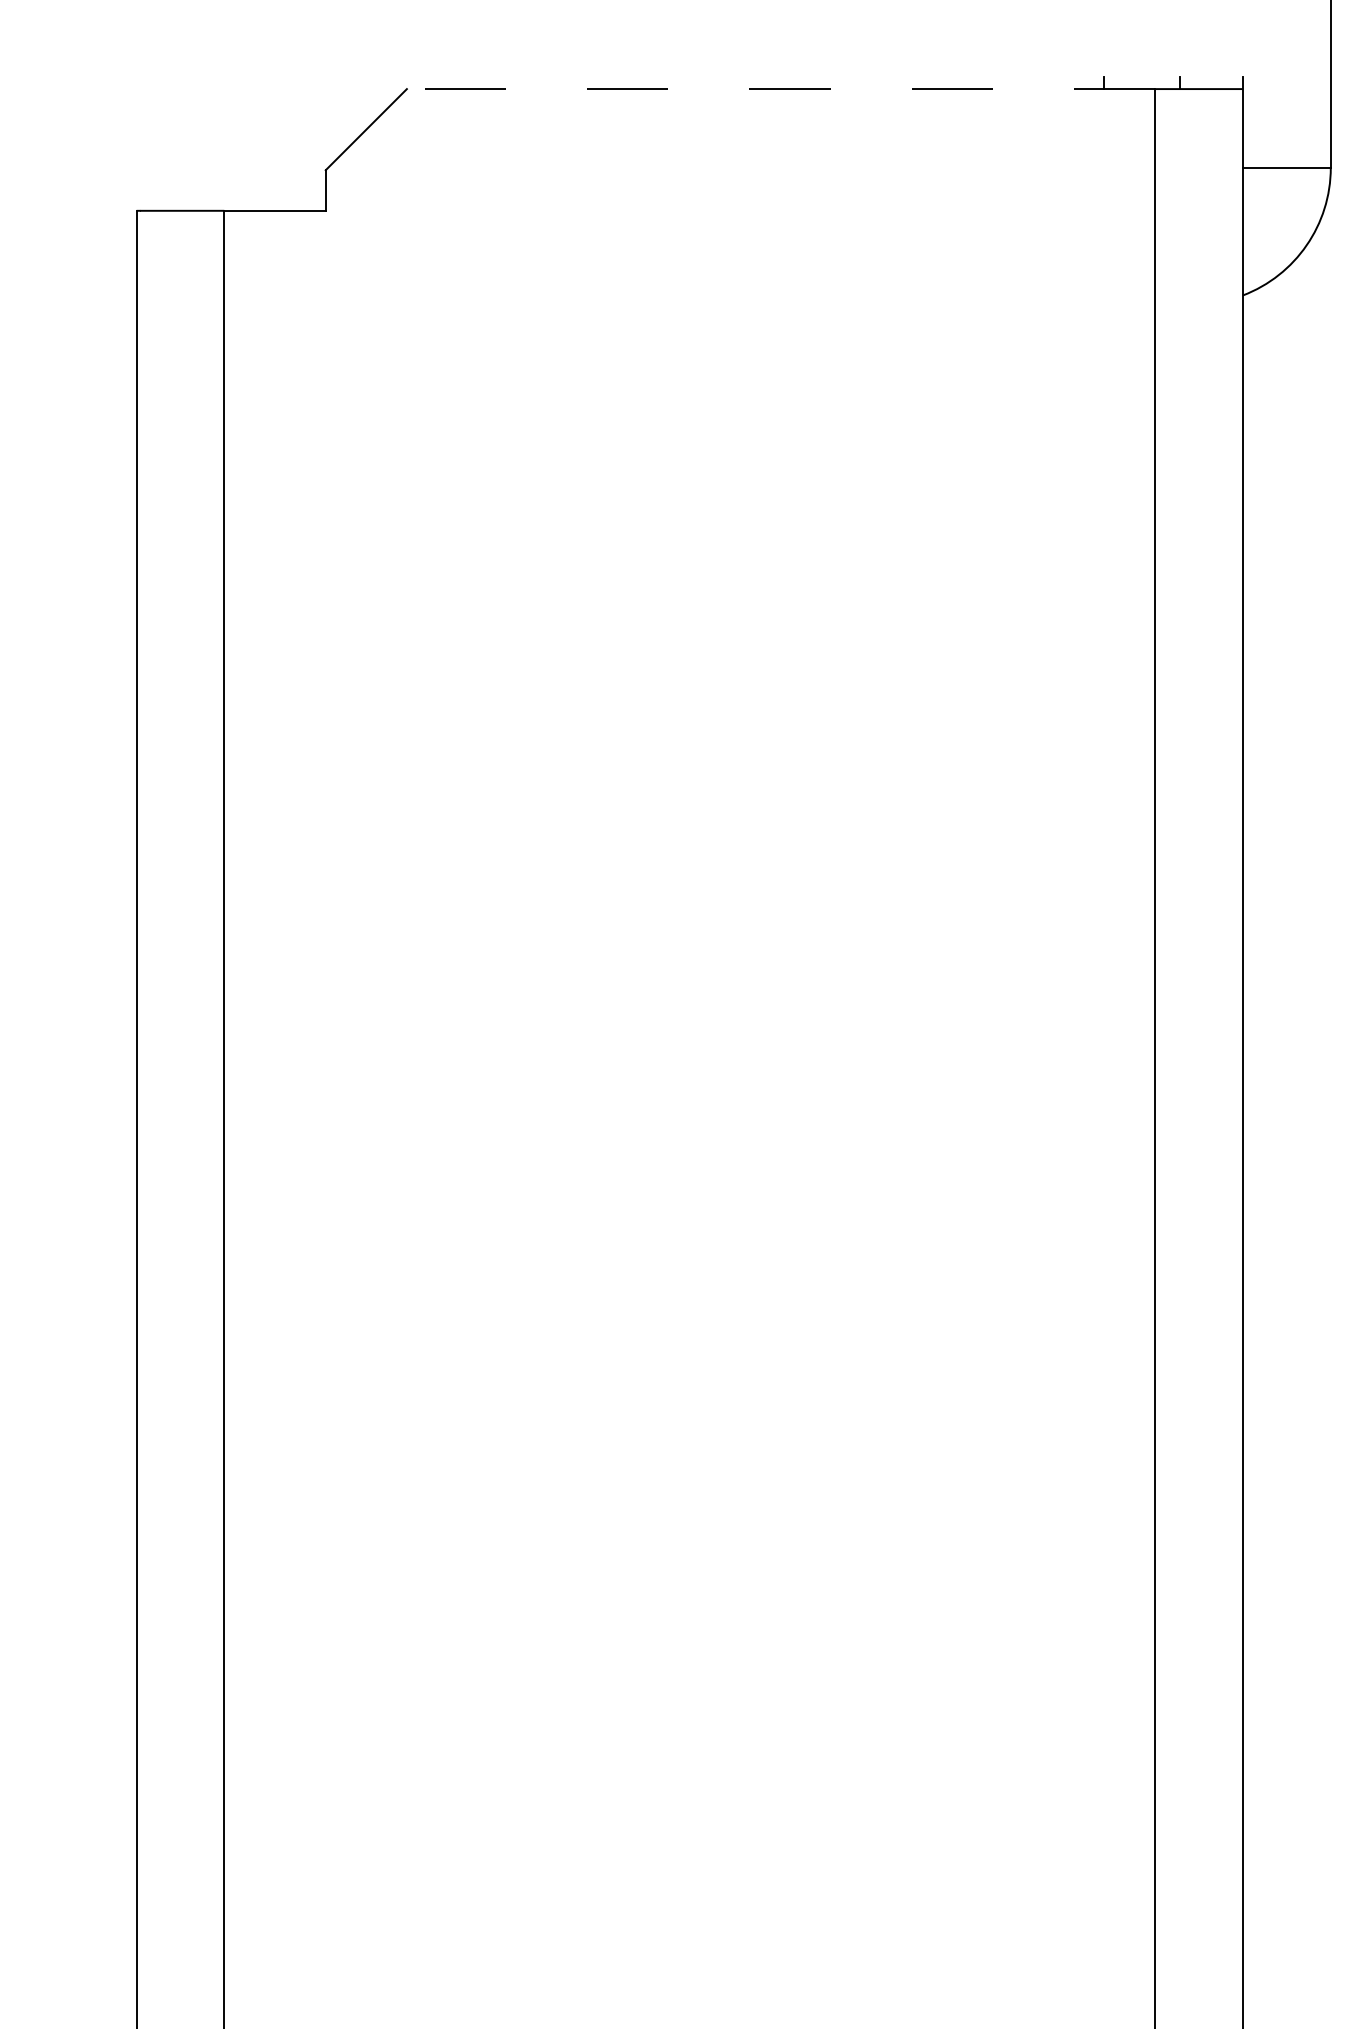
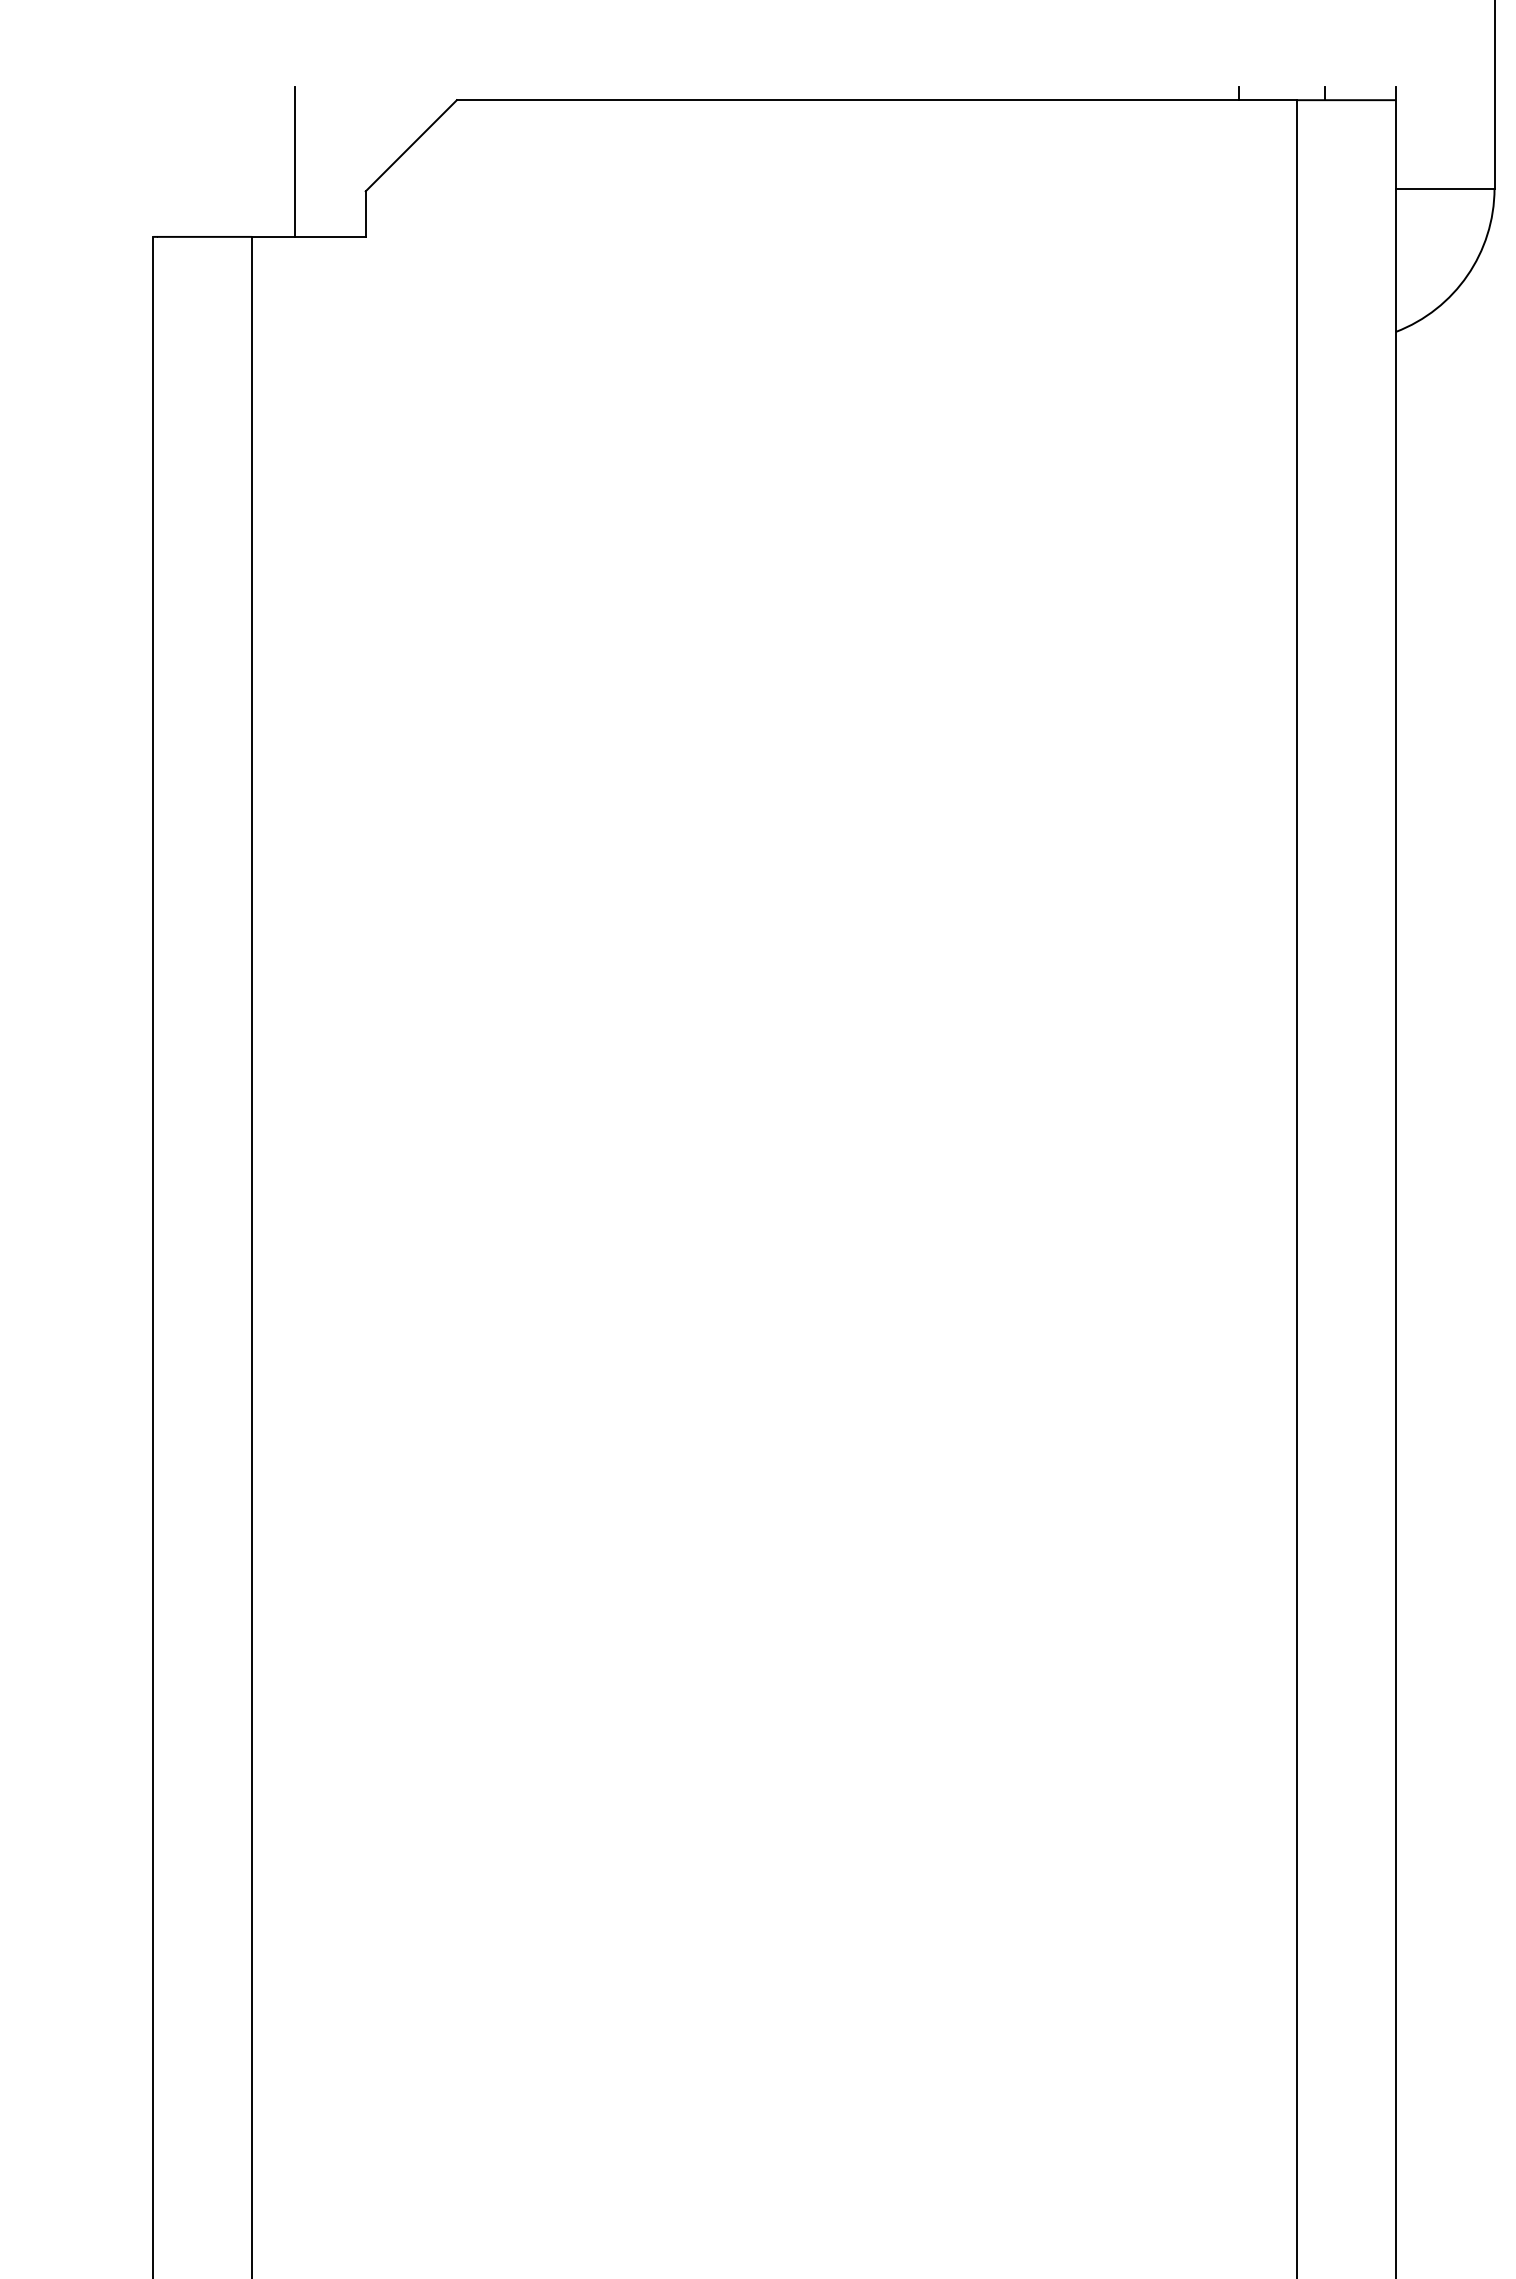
line: (780, 89) -> (876, 100), dashed -> solid
line: (262, 143) -> (294, 161), added

